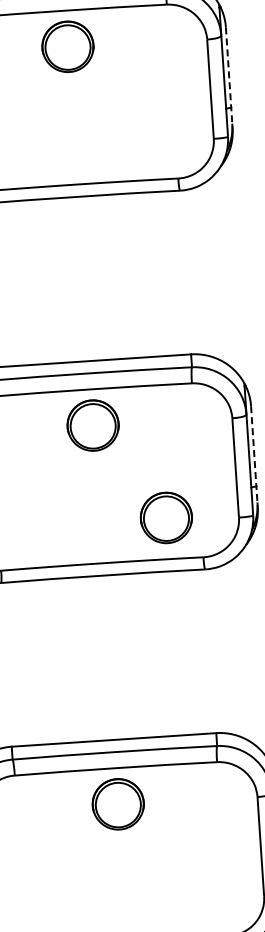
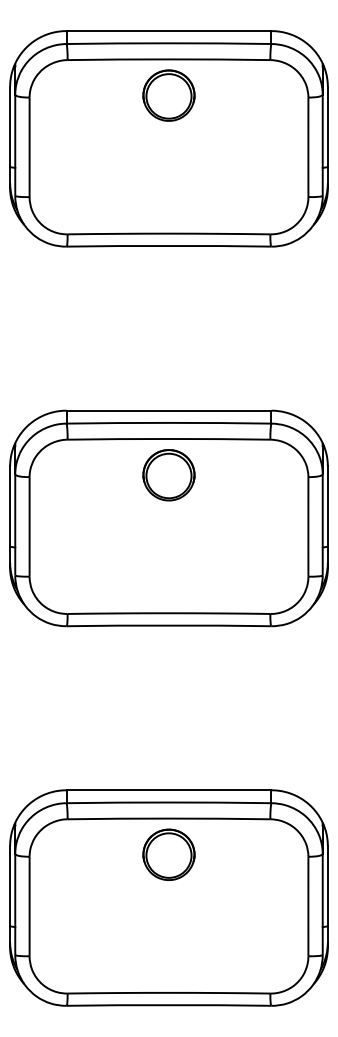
line: (228, 78) -> (327, 137), dashed -> solid
line: (254, 456) -> (327, 516), dashed -> solid
part: (165, 518) -> (235, 572), removed

